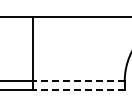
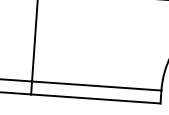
line: (78, 81) -> (96, 86), dashed -> solid
line: (78, 90) -> (95, 99), dashed -> solid

